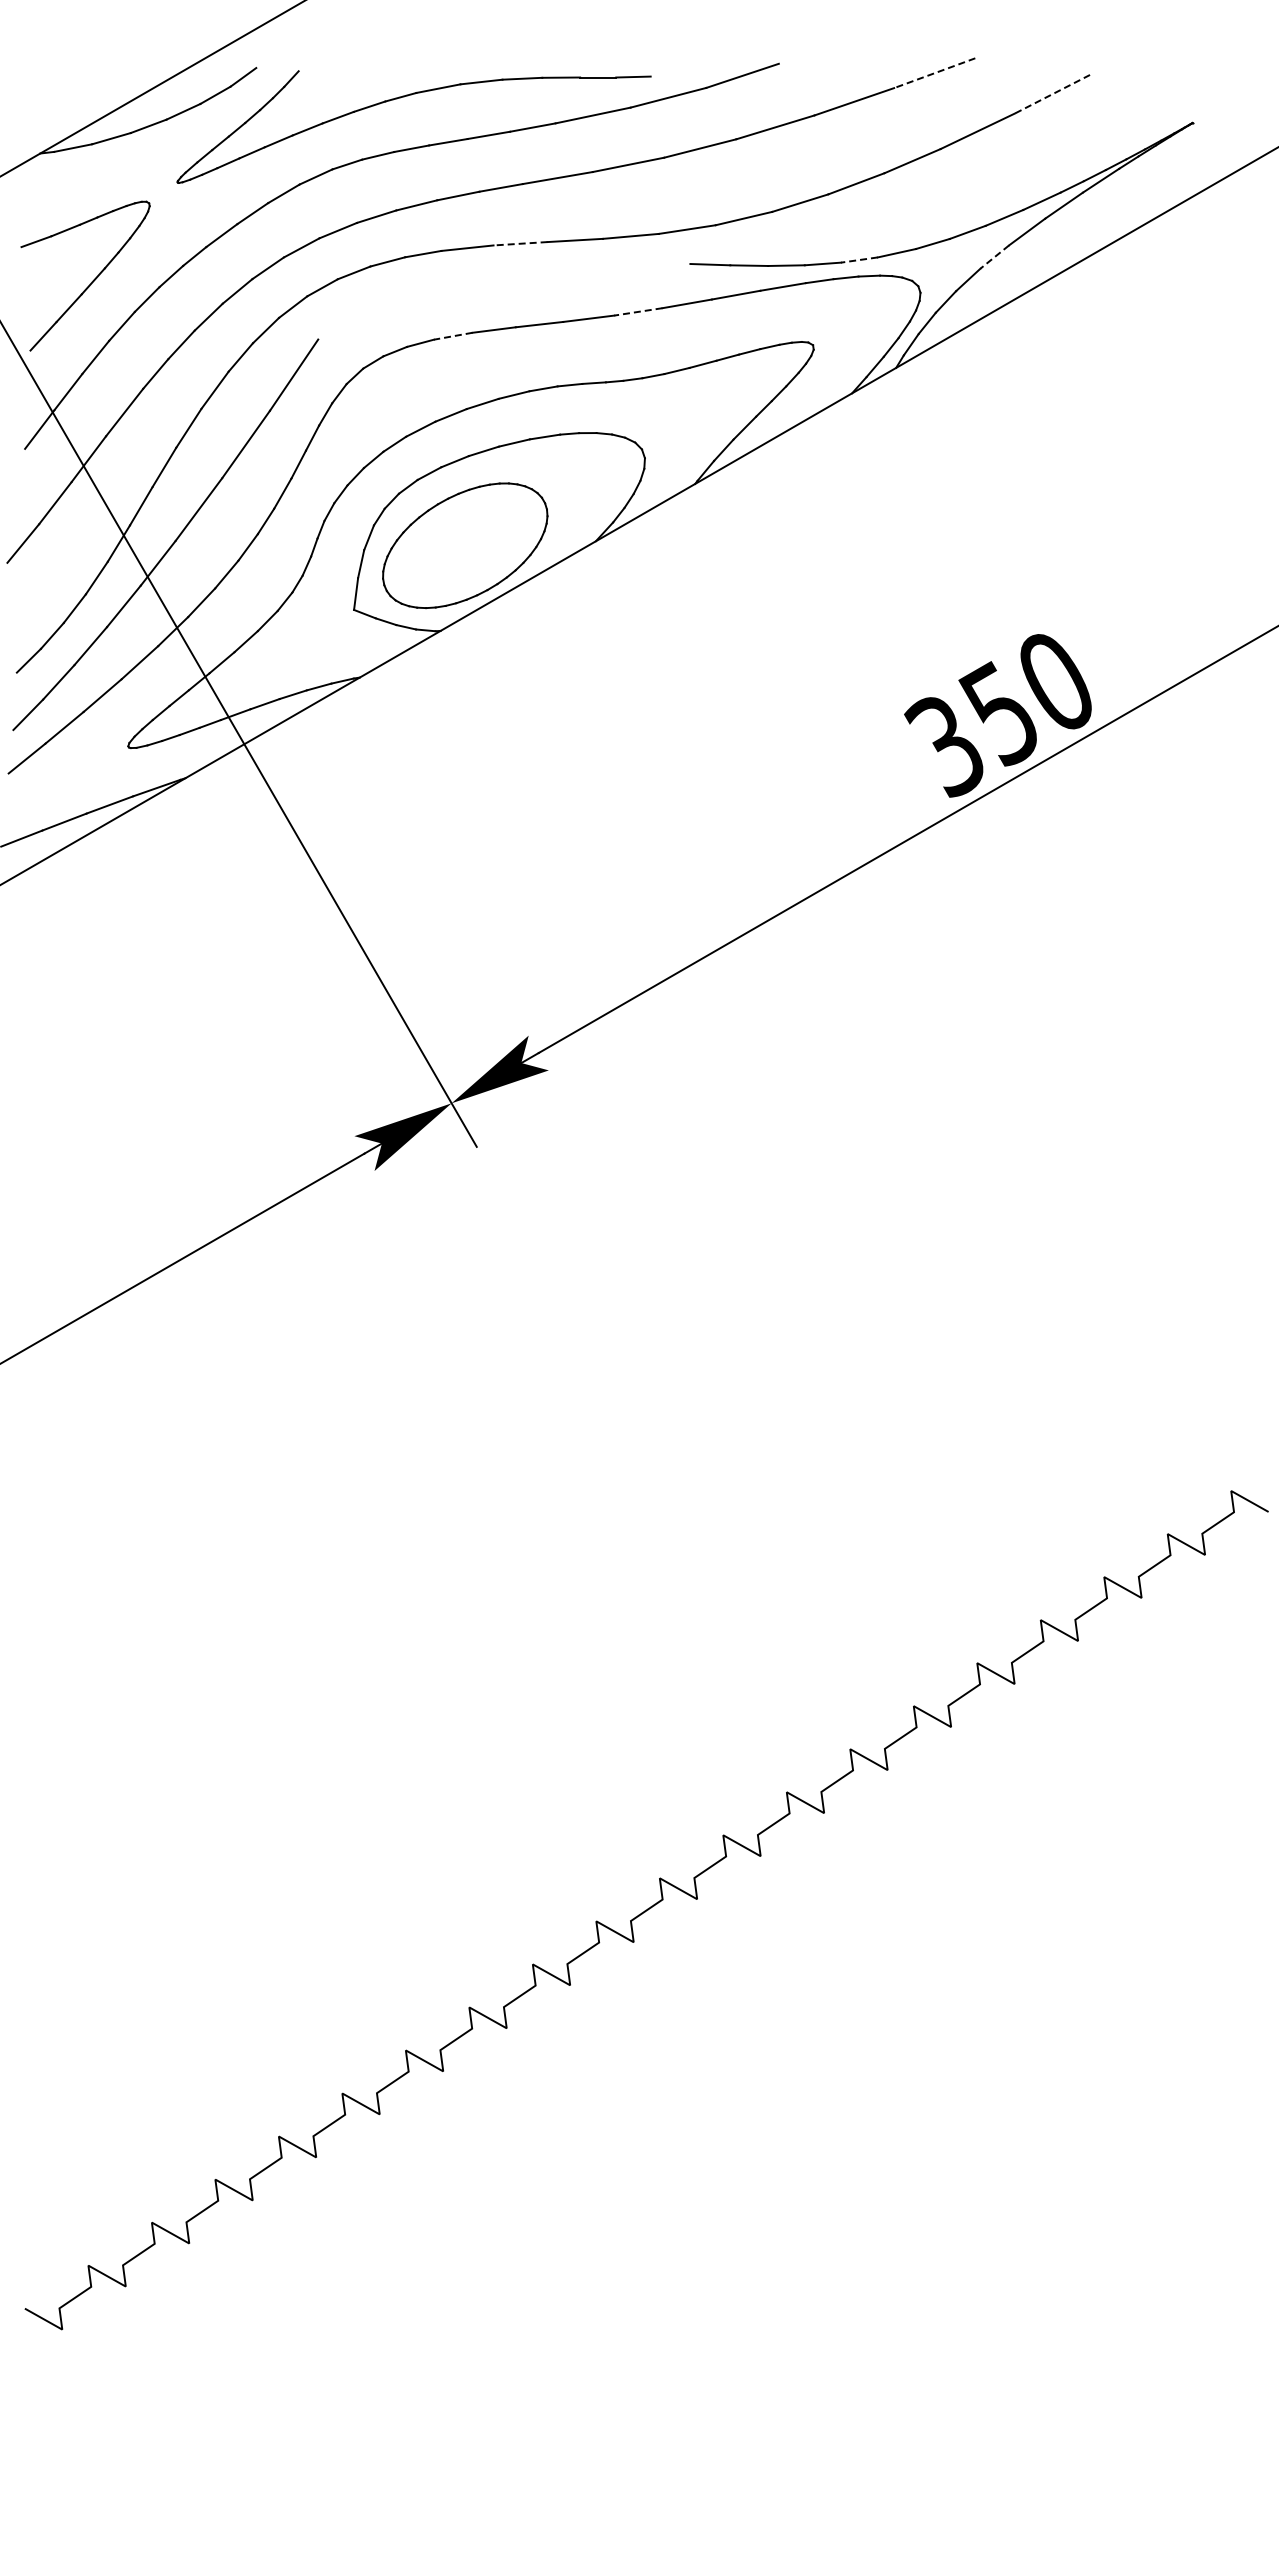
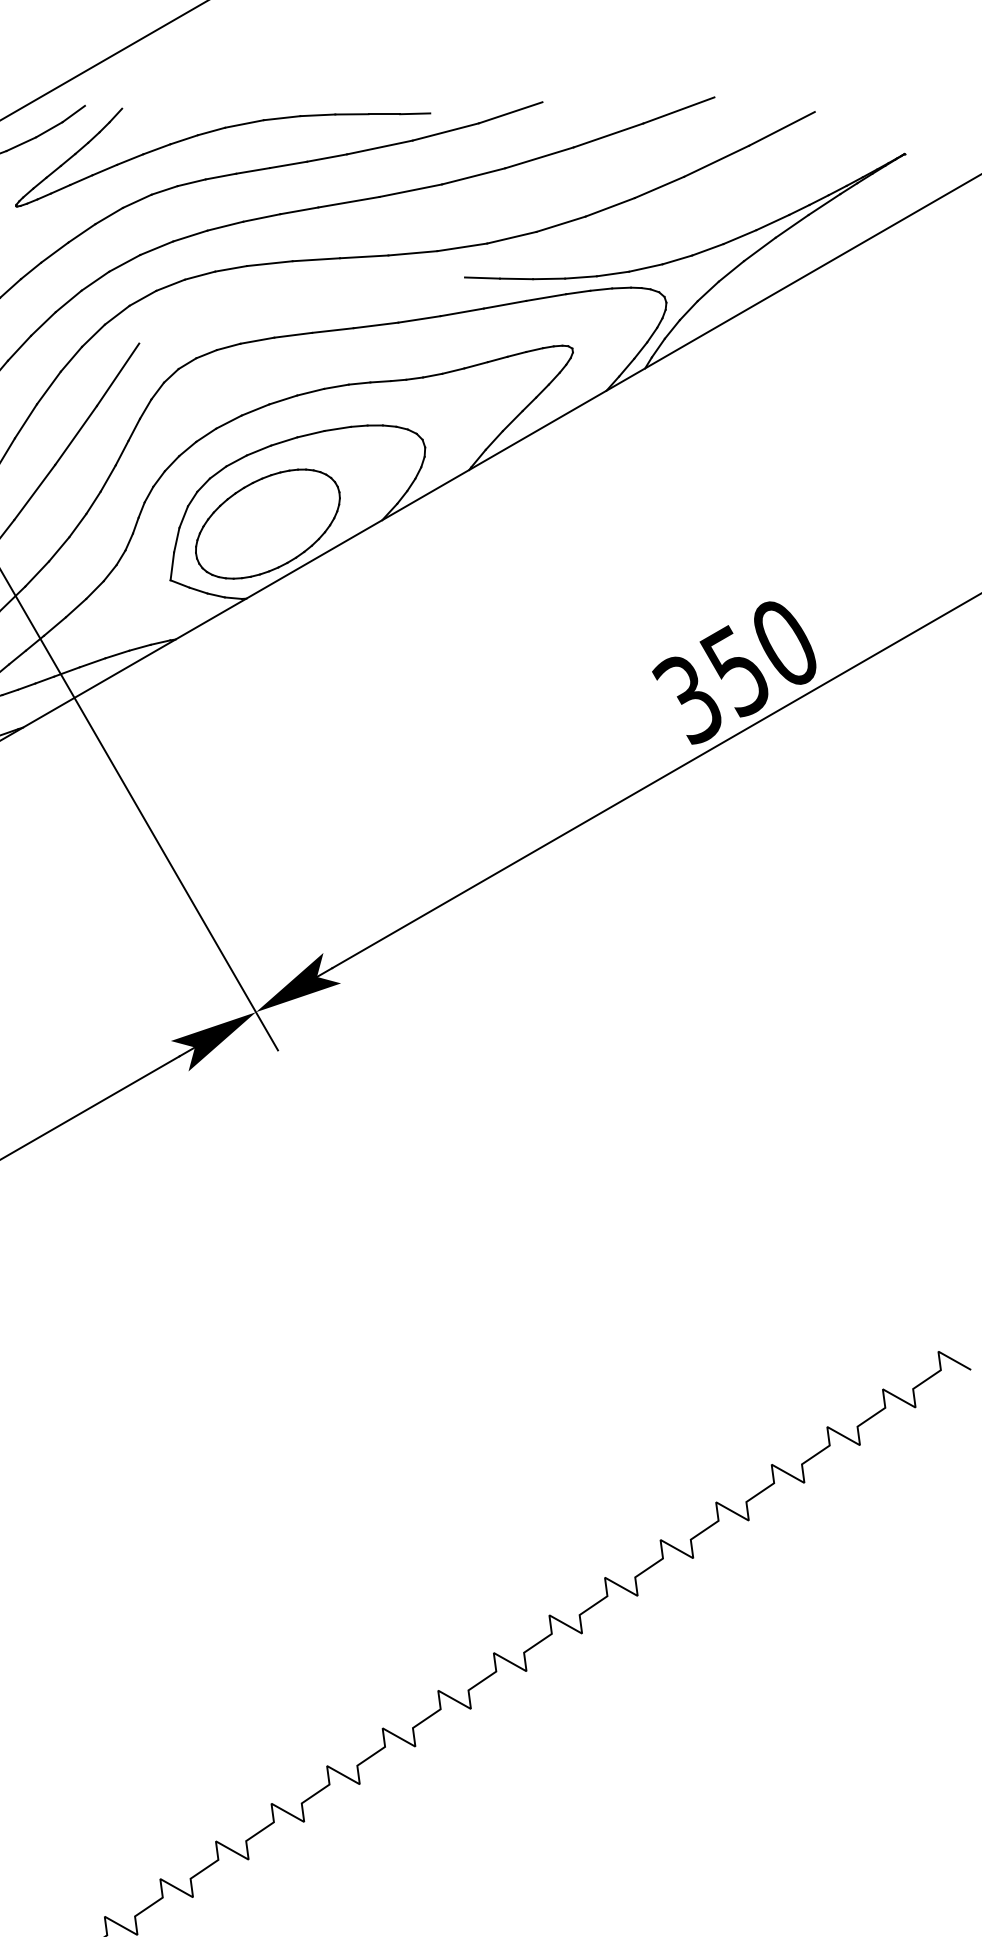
line: (934, 73) -> (678, 110), dashed -> solid
line: (1051, 94) -> (781, 129), dashed -> solid
line: (520, 243) -> (316, 259), dashed -> solid
line: (994, 257) -> (731, 271), dashed -> solid
line: (859, 260) -> (613, 274), dashed -> solid
line: (637, 311) -> (418, 319), dashed -> solid
line: (453, 336) -> (257, 340), dashed -> solid

